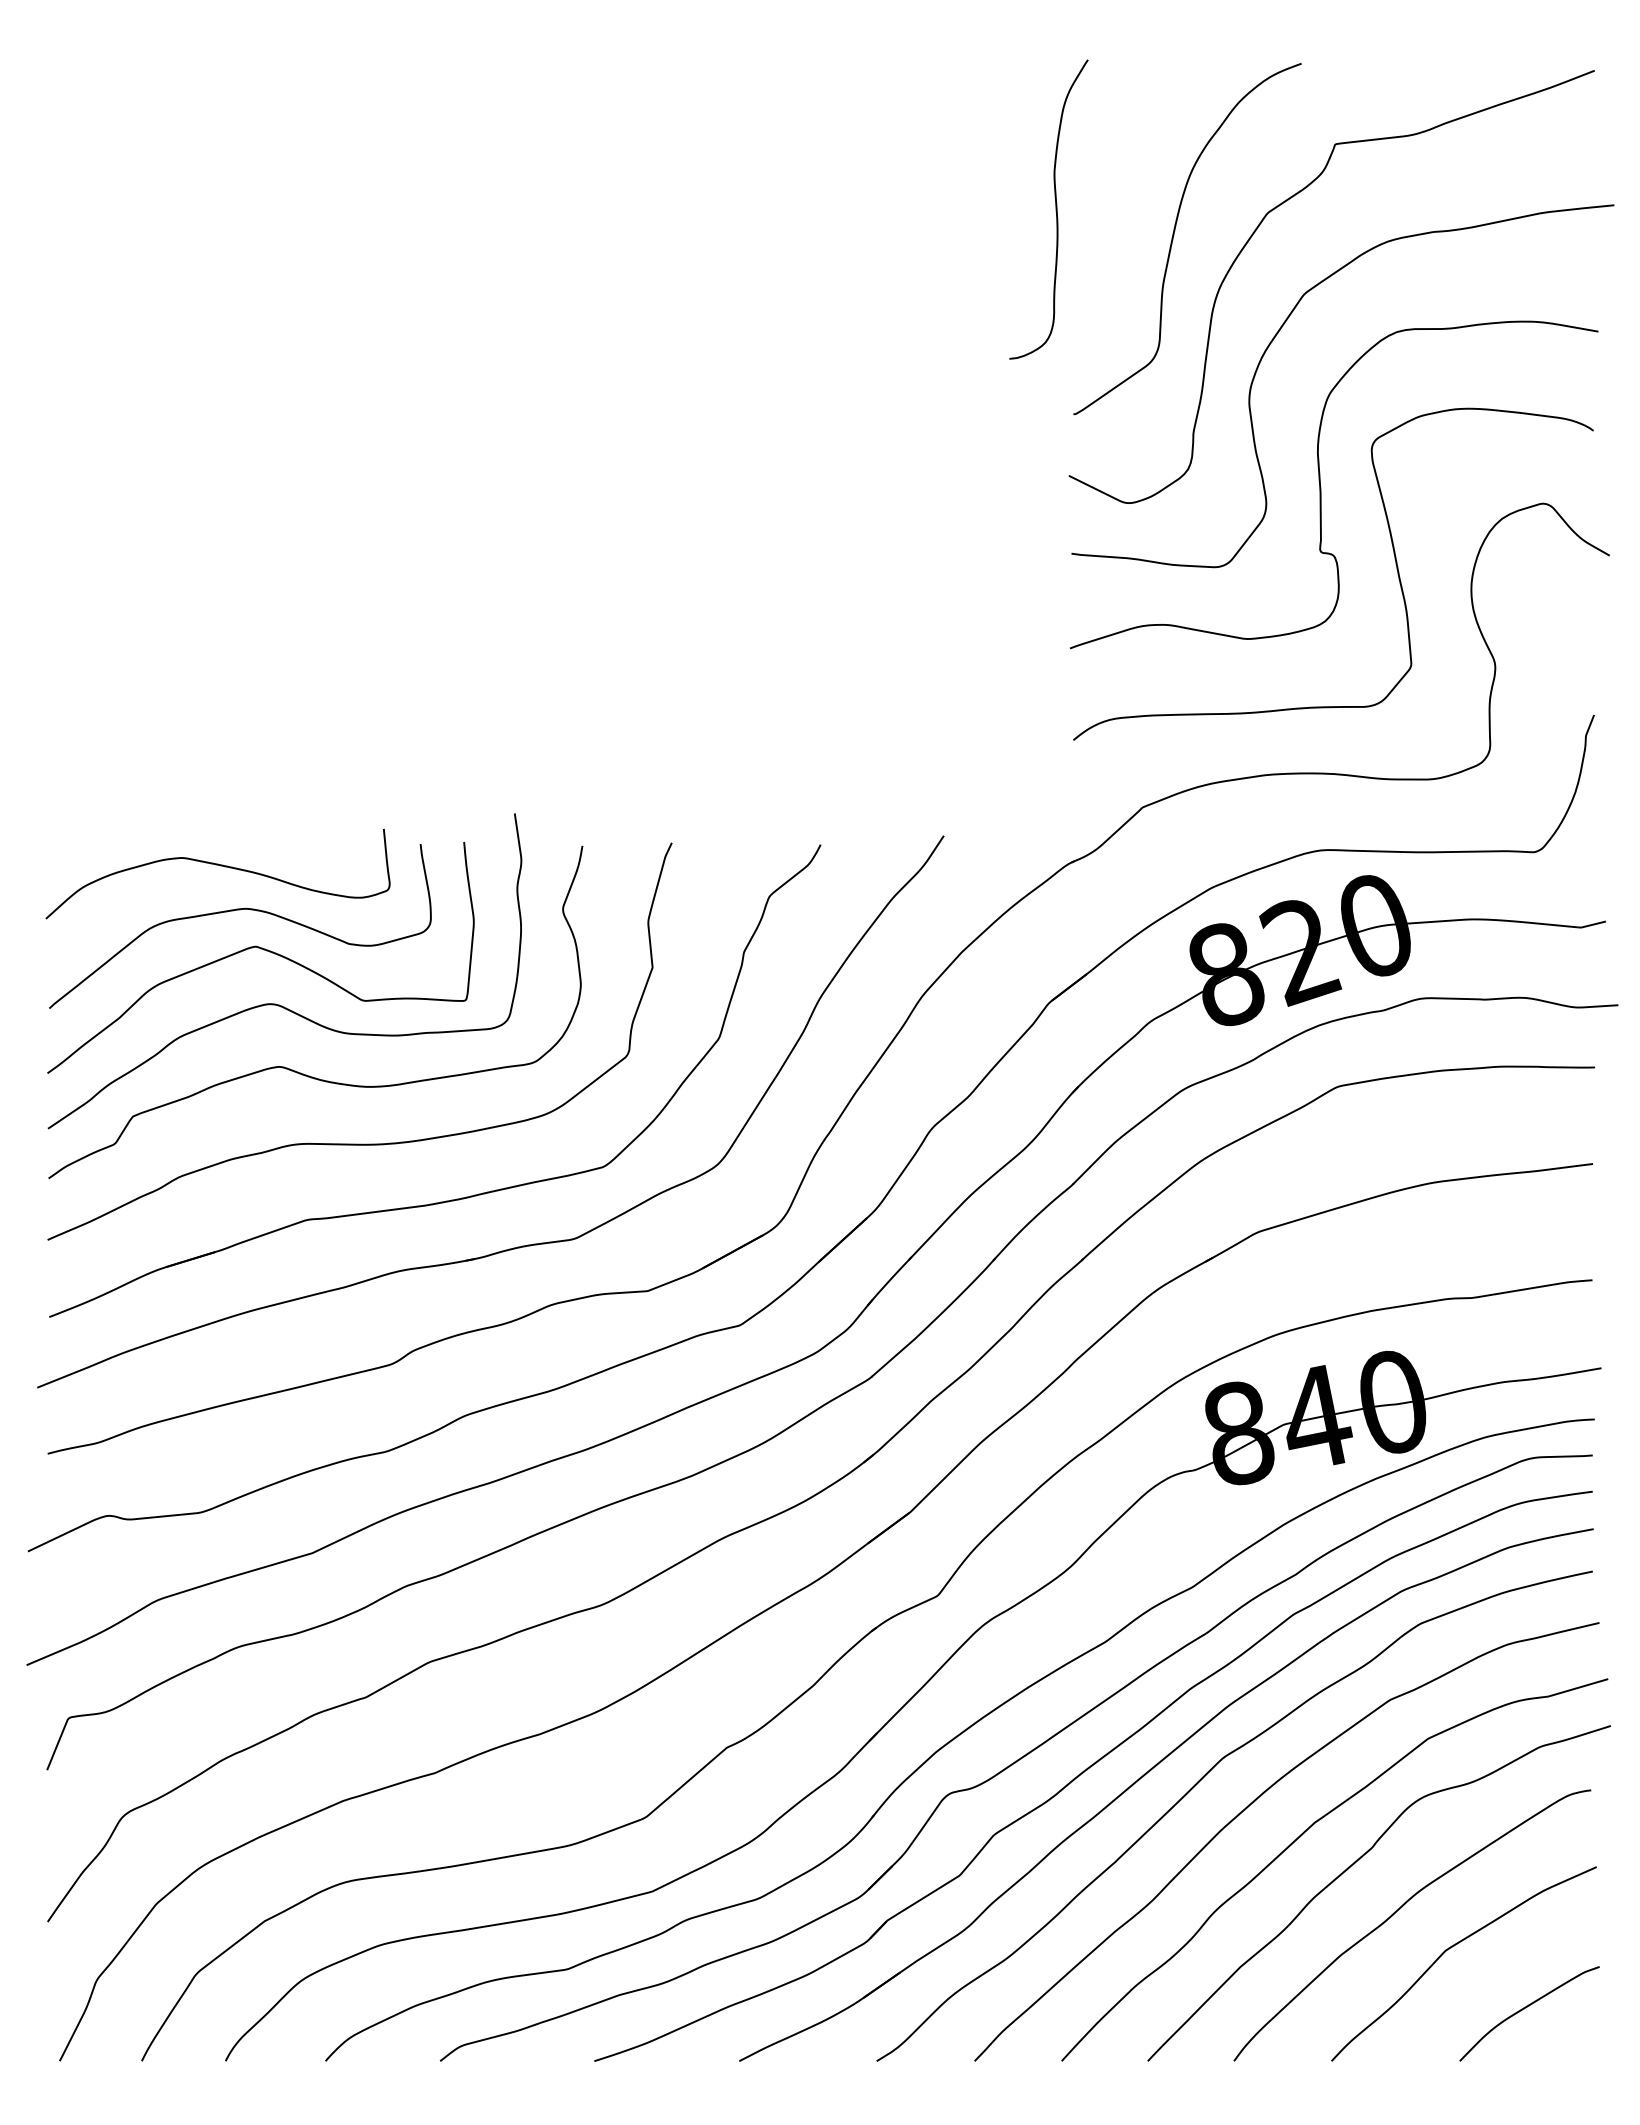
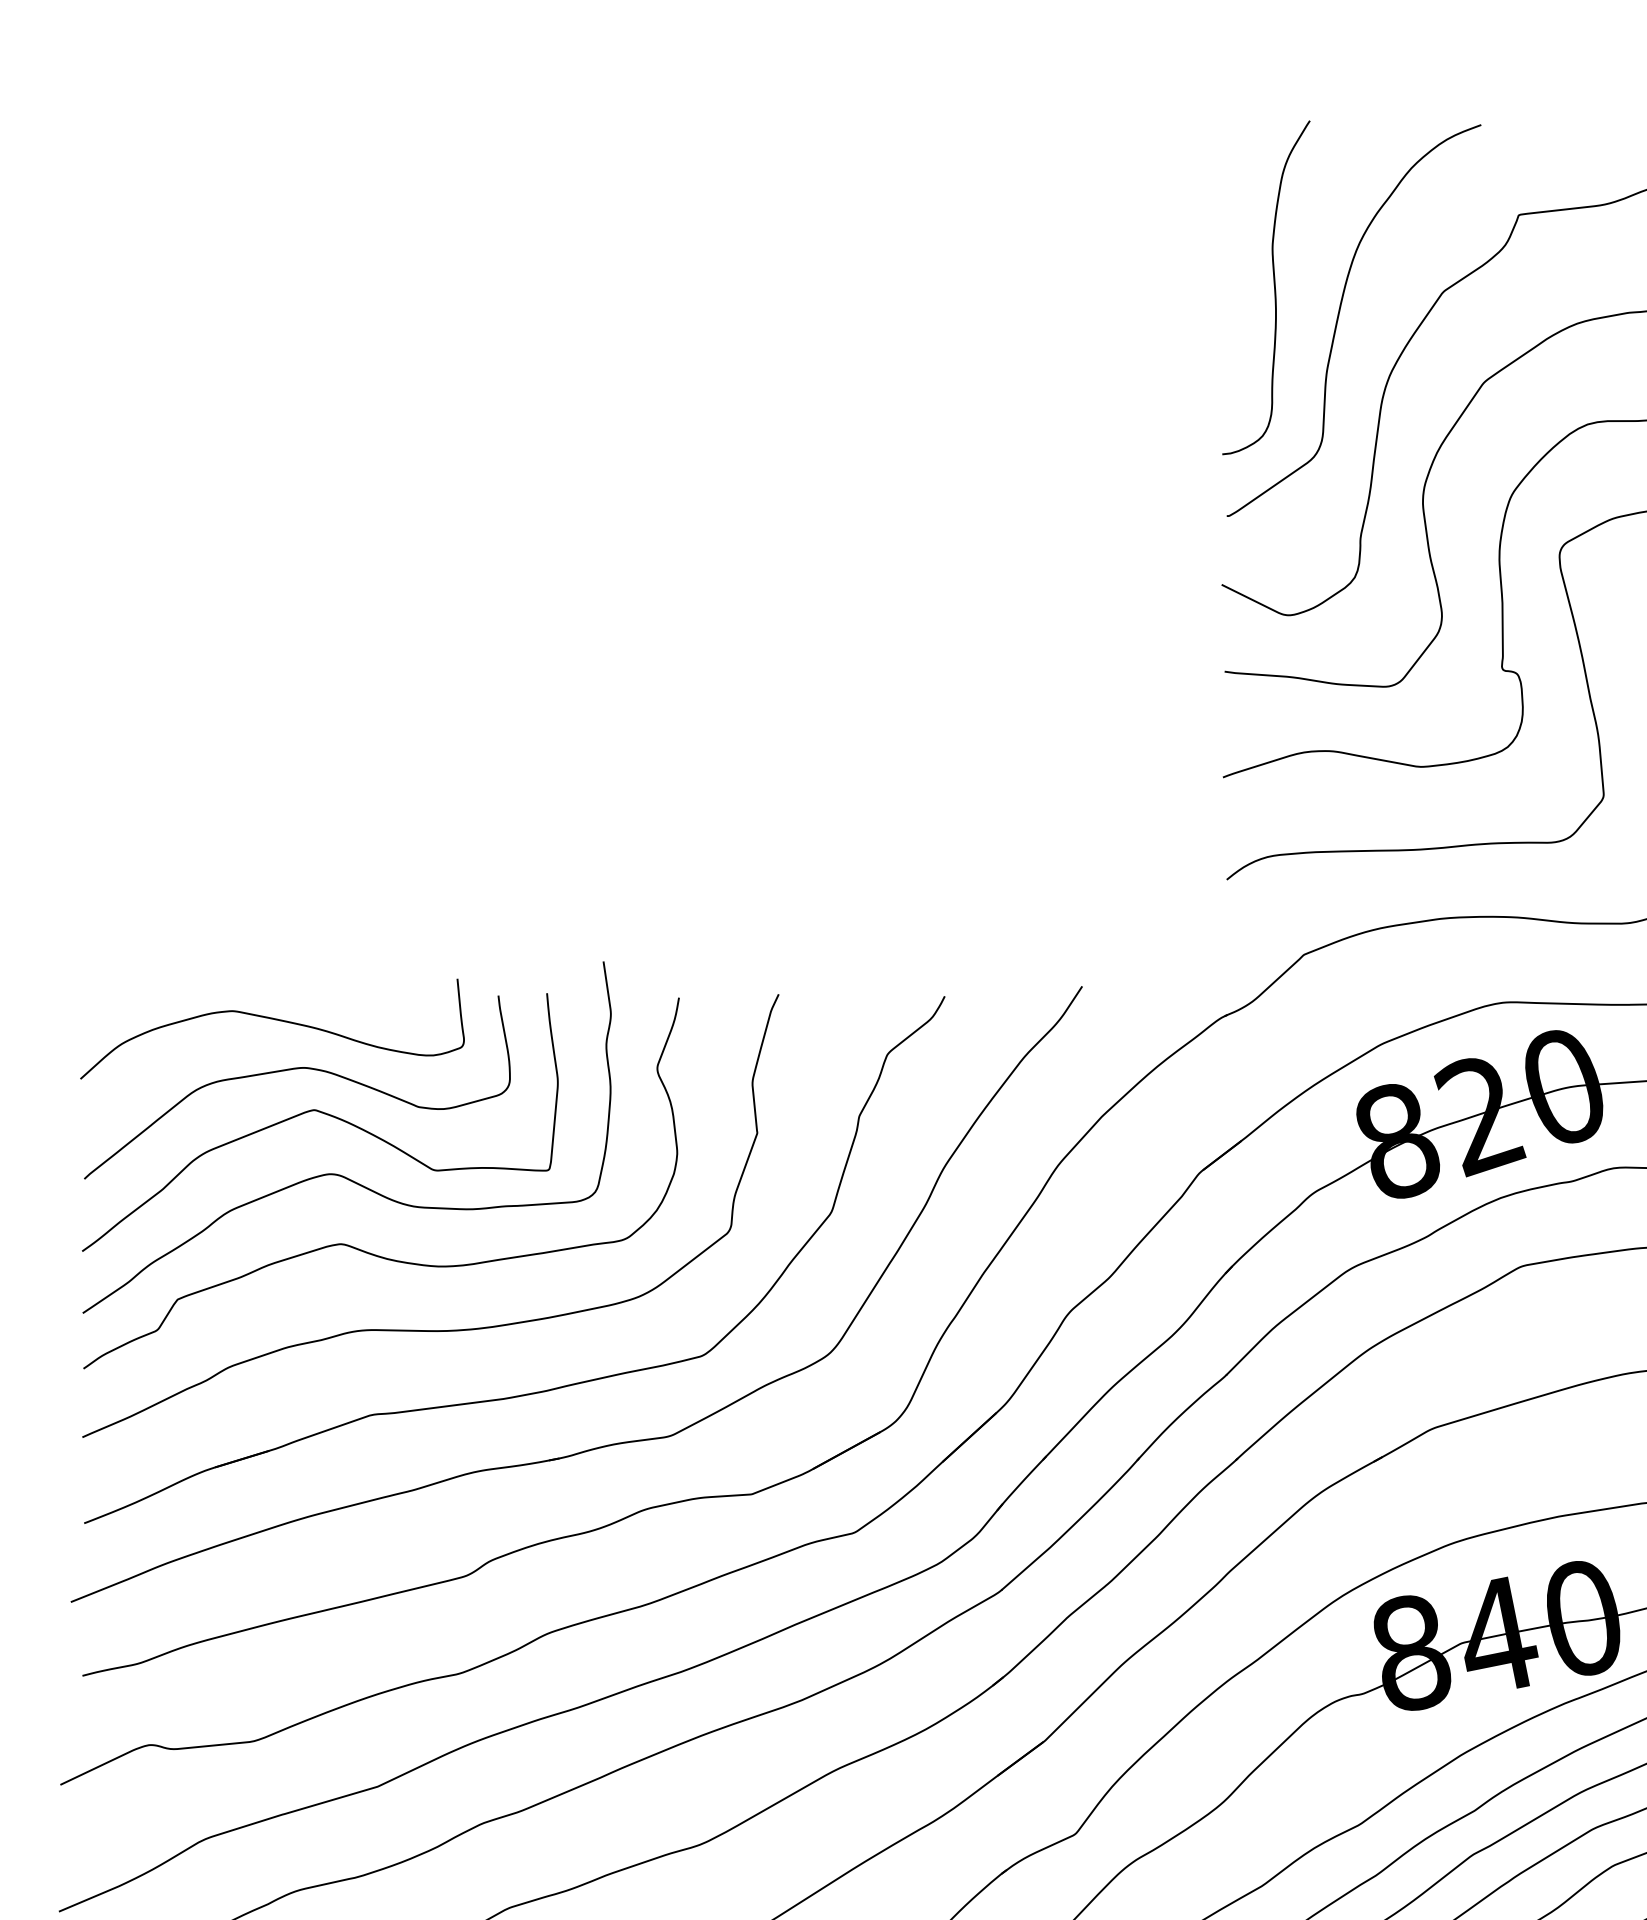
curve: (1055, 209) -> (1273, 287), moved

